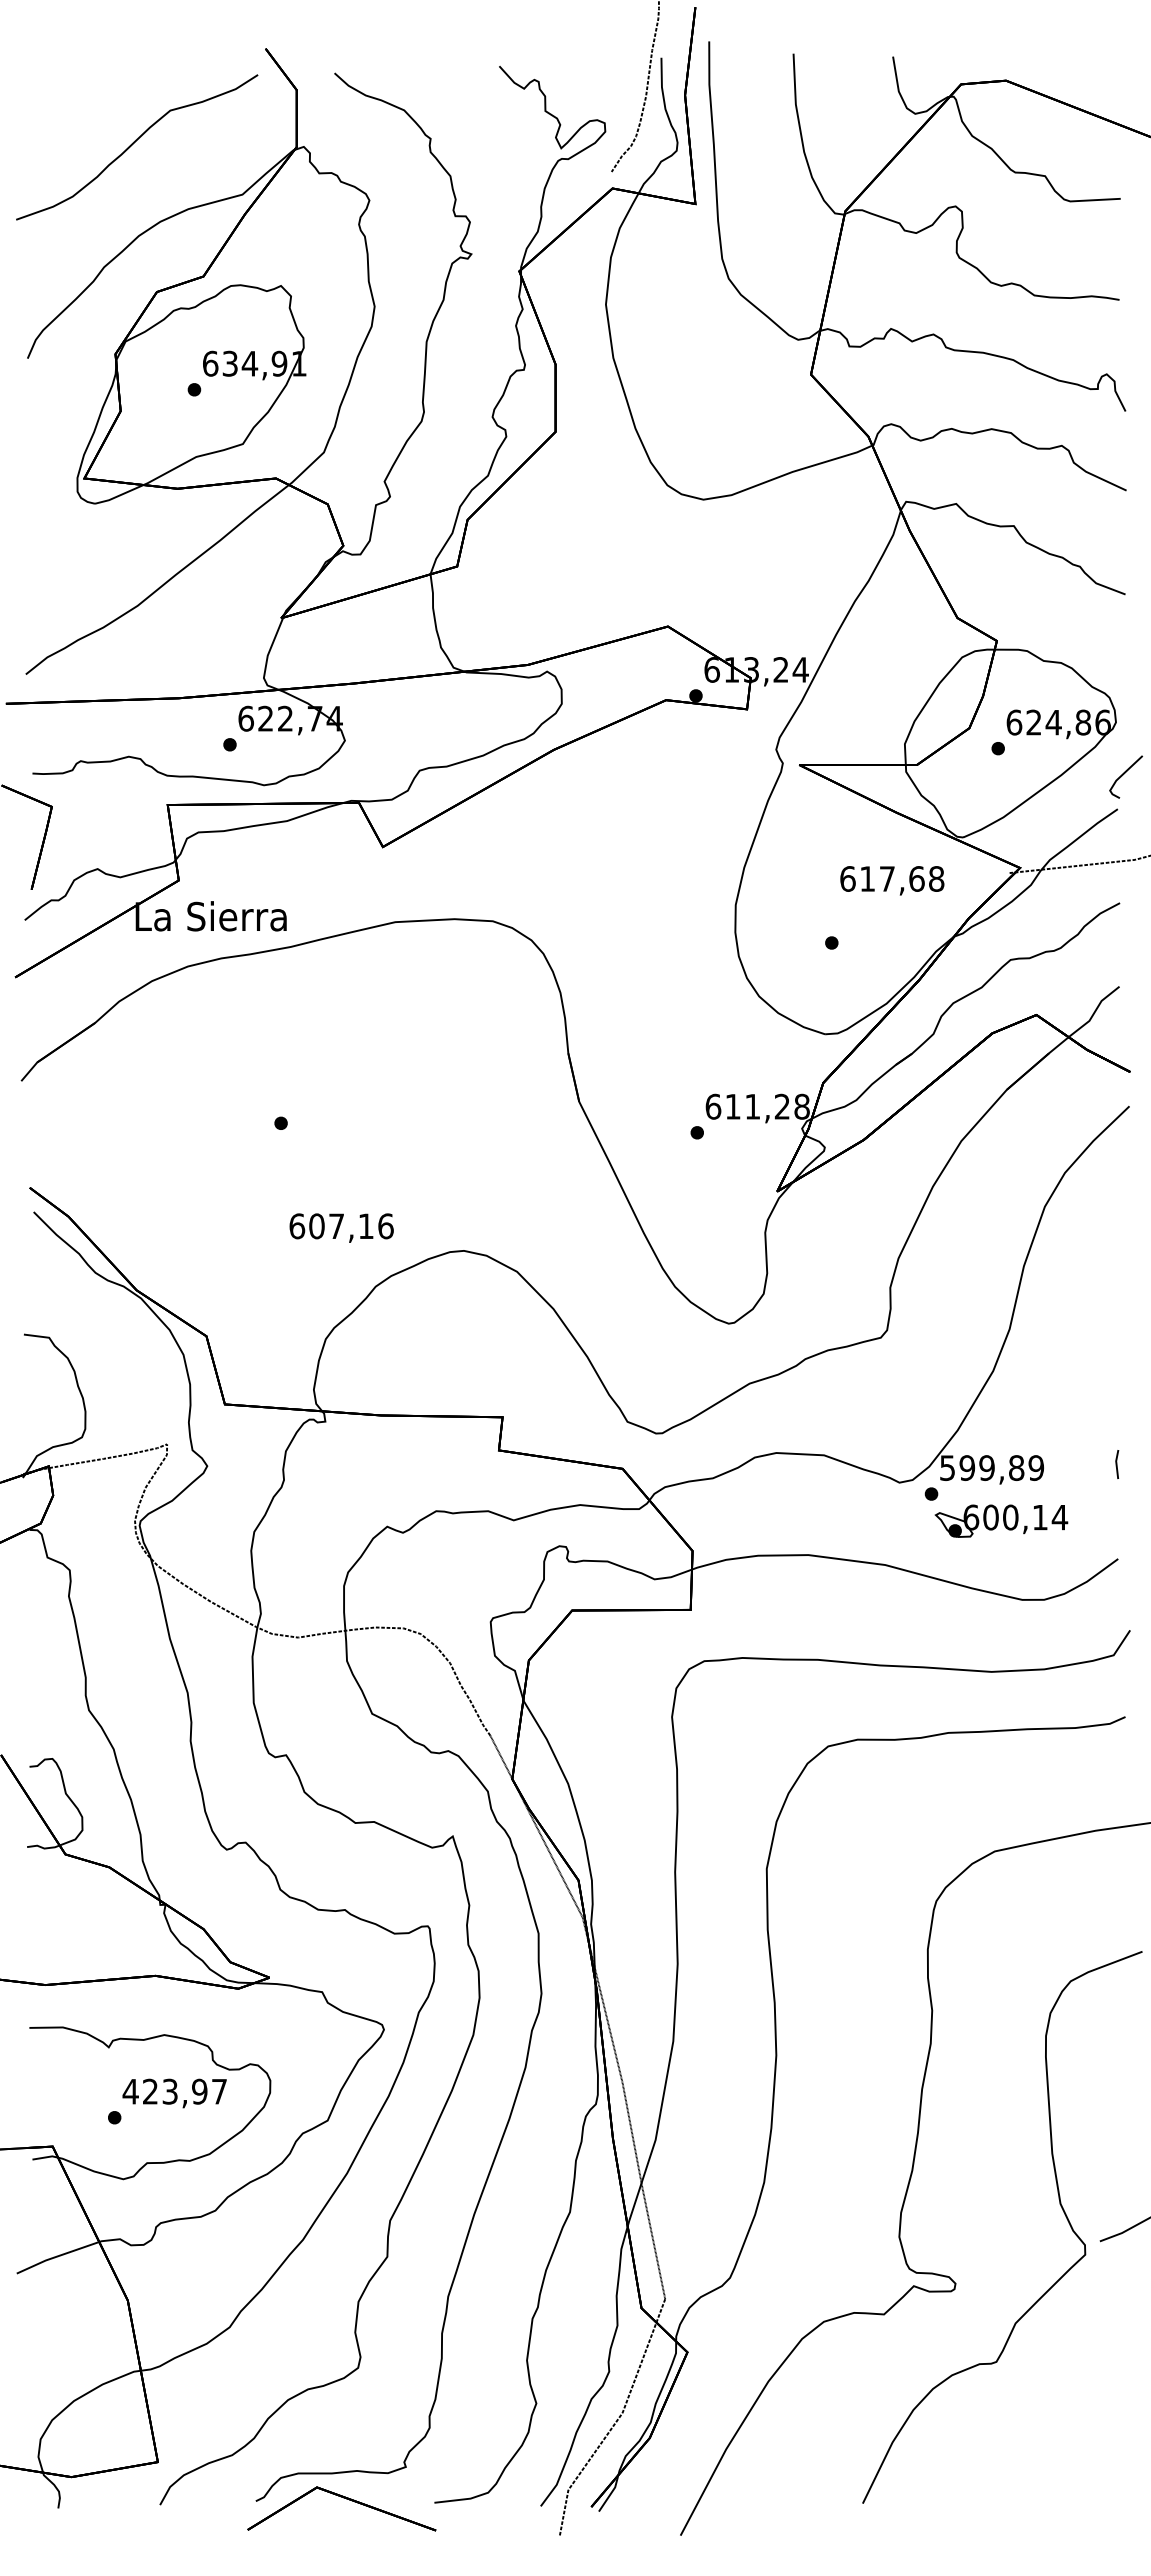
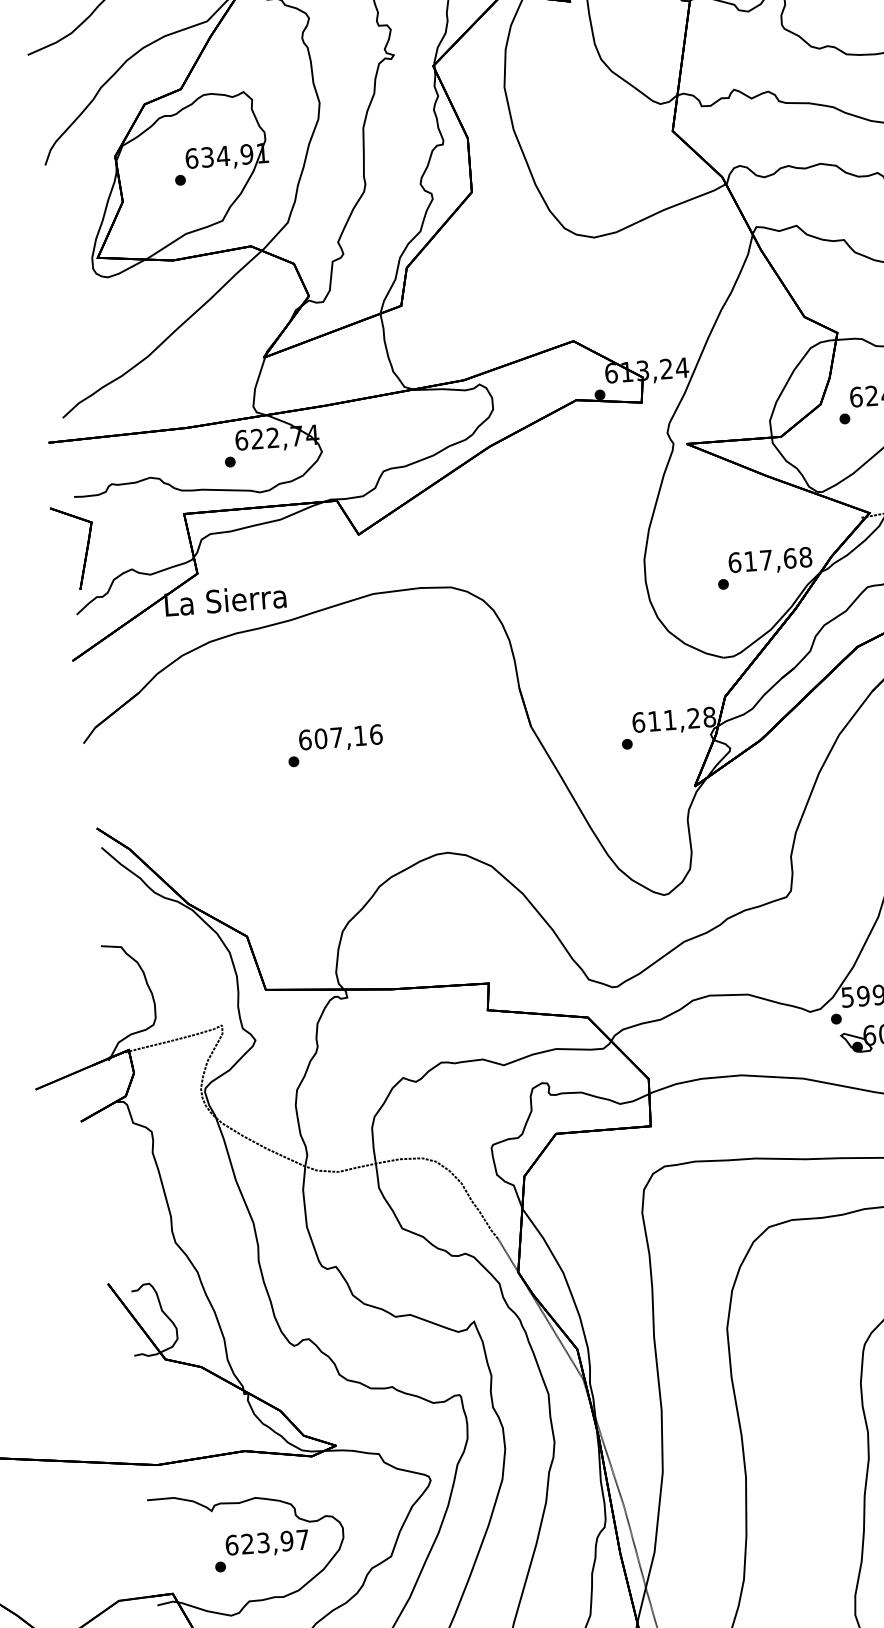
text: (892, 880) -> (770, 561), moved
text: (341, 1227) -> (340, 738), moved
text: (130, 2091) -> (231, 1545), 423,97 -> 623,97

